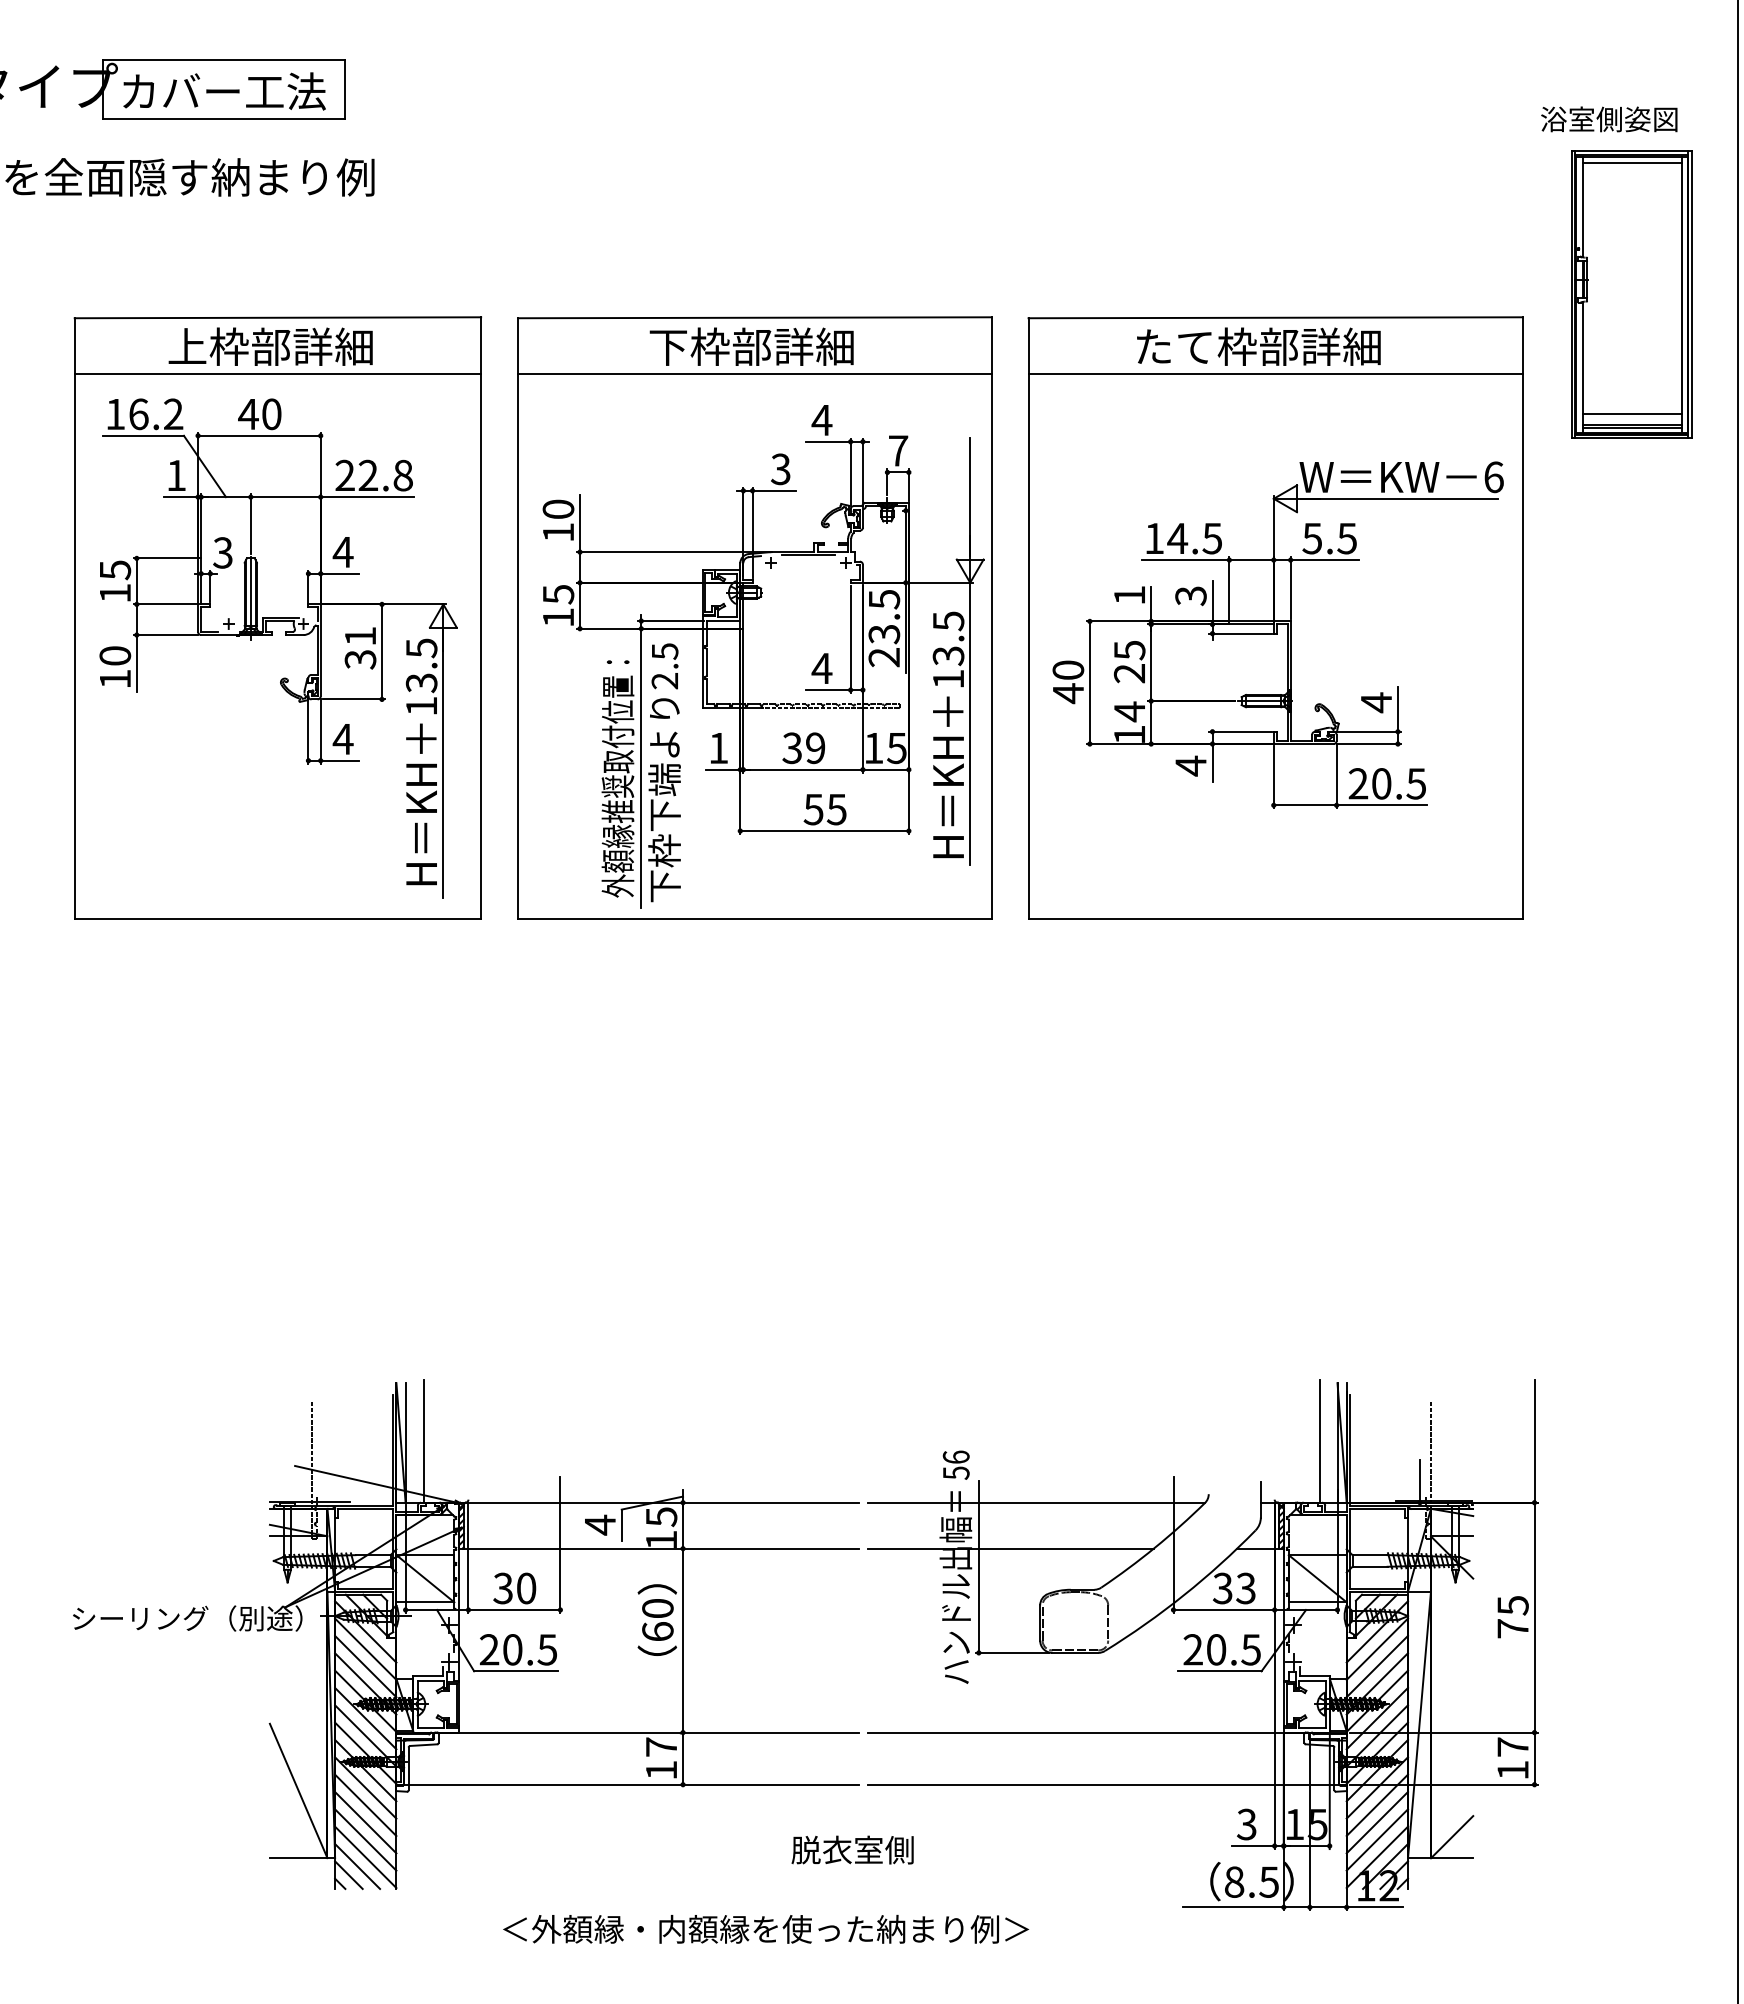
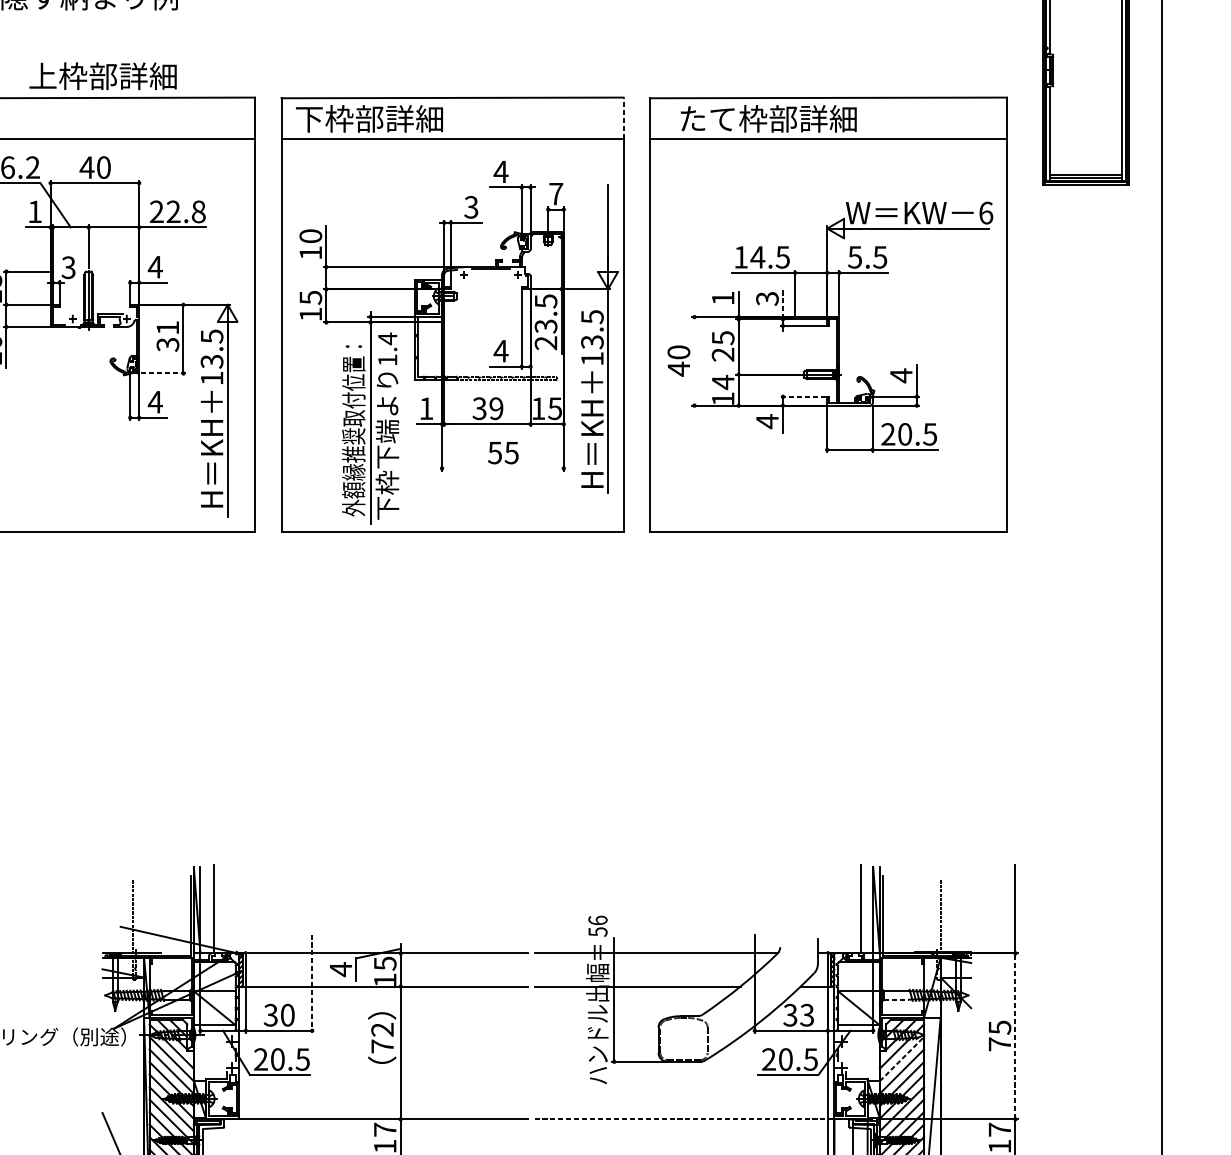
line: (991, 345) -> (623, 117), solid -> dashed
text: (270, 346) -> (102, 76), moved
text: (751, 346) -> (369, 118), moved
text: (1258, 346) -> (768, 118), moved
line: (1631, 413) -> (1085, 167), removed
line: (1212, 602) -> (782, 303), solid -> dashed
text: (664, 665) -> (387, 348), 2.5 -> 1.4
line: (1089, 682) -> (694, 361), removed
line: (354, 699) -> (163, 373), solid -> dashed
line: (1240, 731) -> (803, 396), solid -> dashed
line: (824, 831) -> (502, 468), removed
line: (1419, 1480) -> (932, 937), removed
line: (560, 1545) -> (312, 984), solid -> dashed
line: (1370, 1566) -> (897, 999), solid -> dashed
line: (1534, 1617) -> (1015, 1036), solid -> dashed
text: (657, 1620) -> (382, 1038), 60 -> 72
line: (1377, 1648) -> (902, 1058), solid -> dashed
line: (1108, 1732) -> (707, 1119), solid -> dashed

